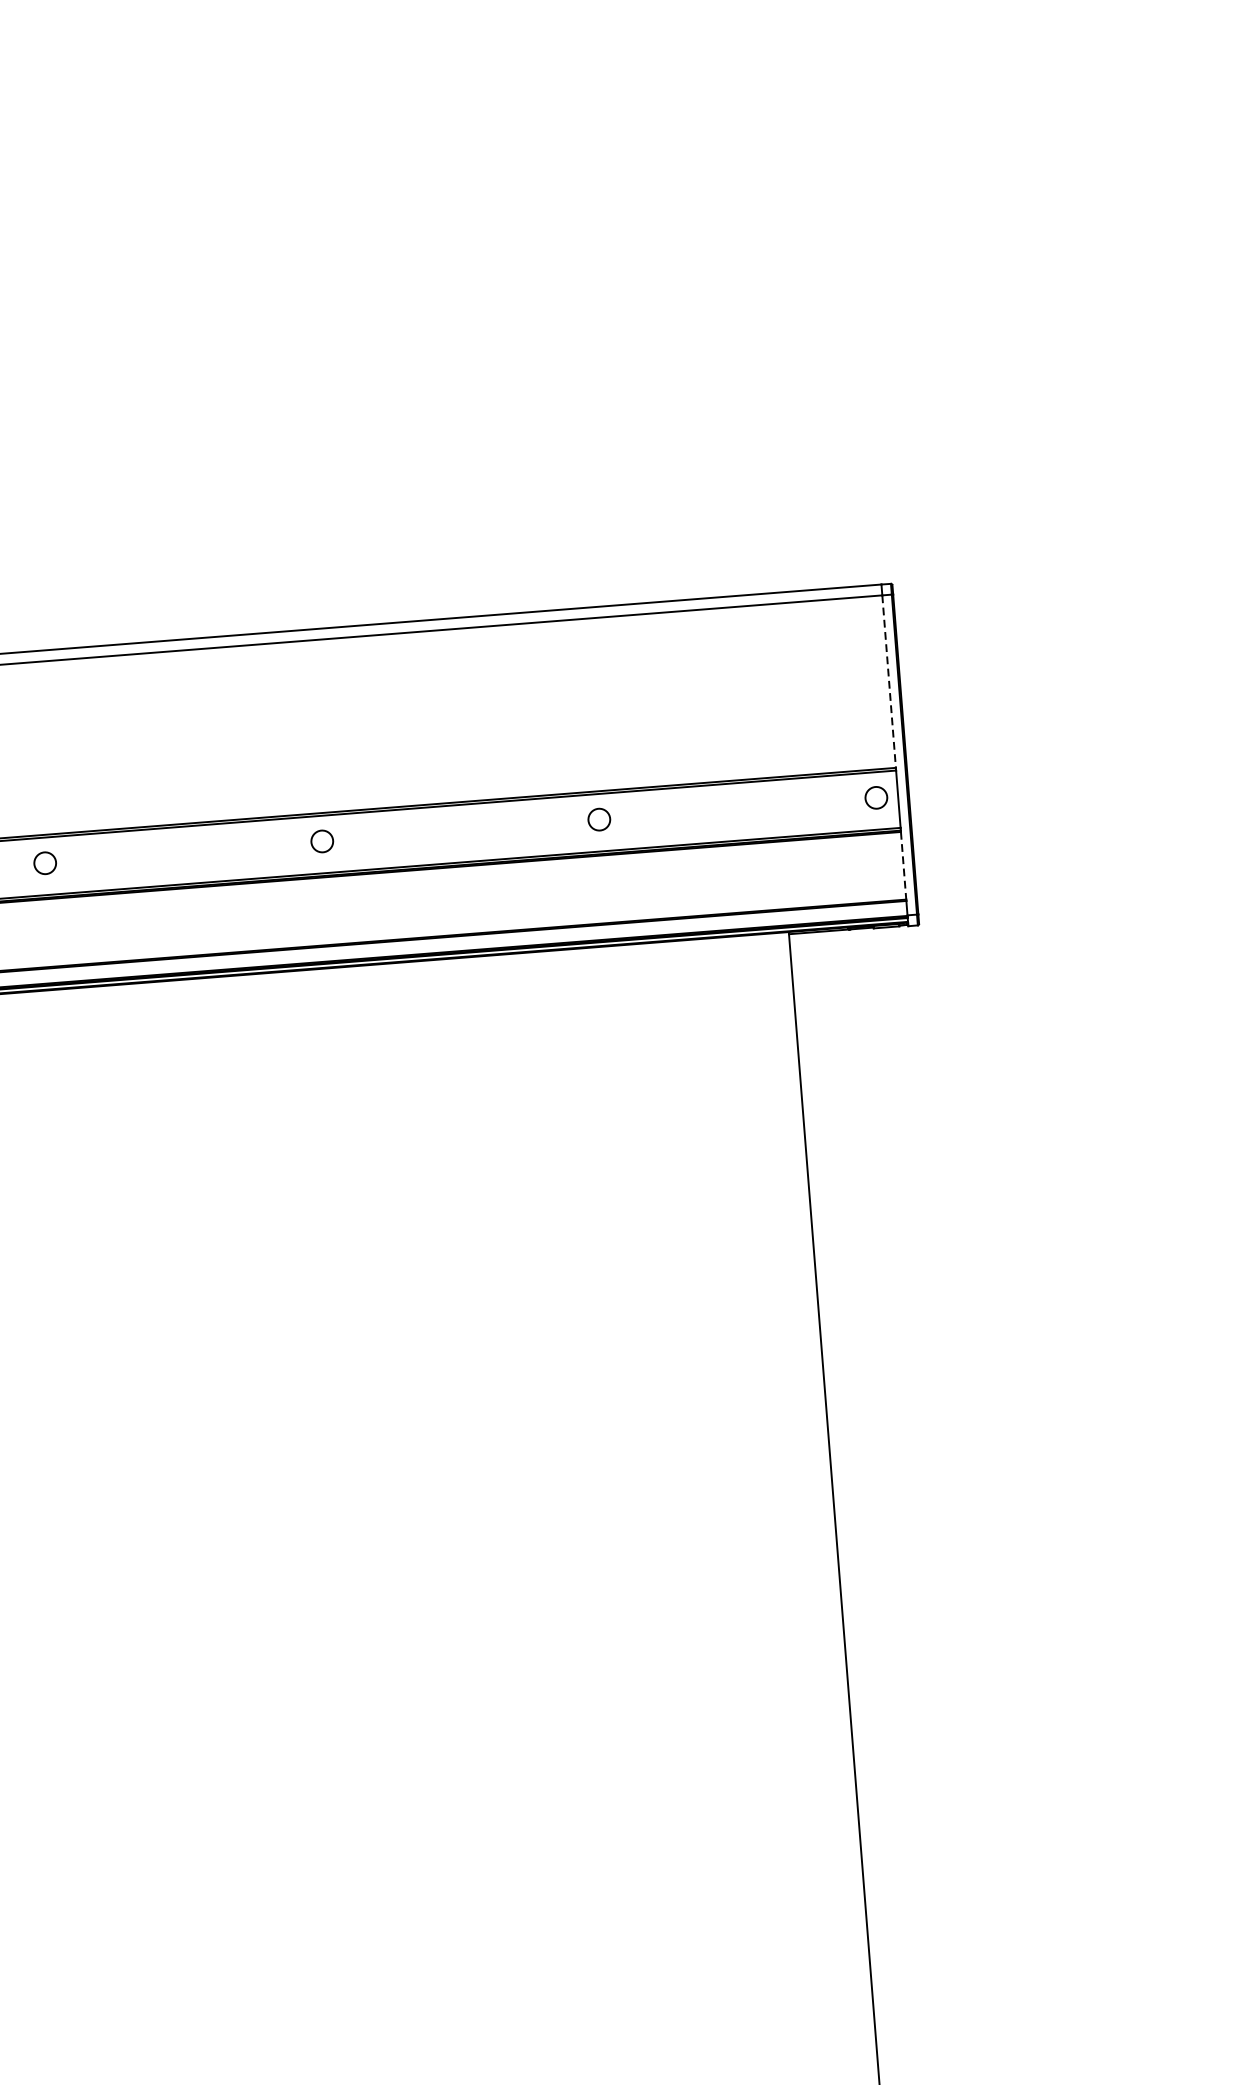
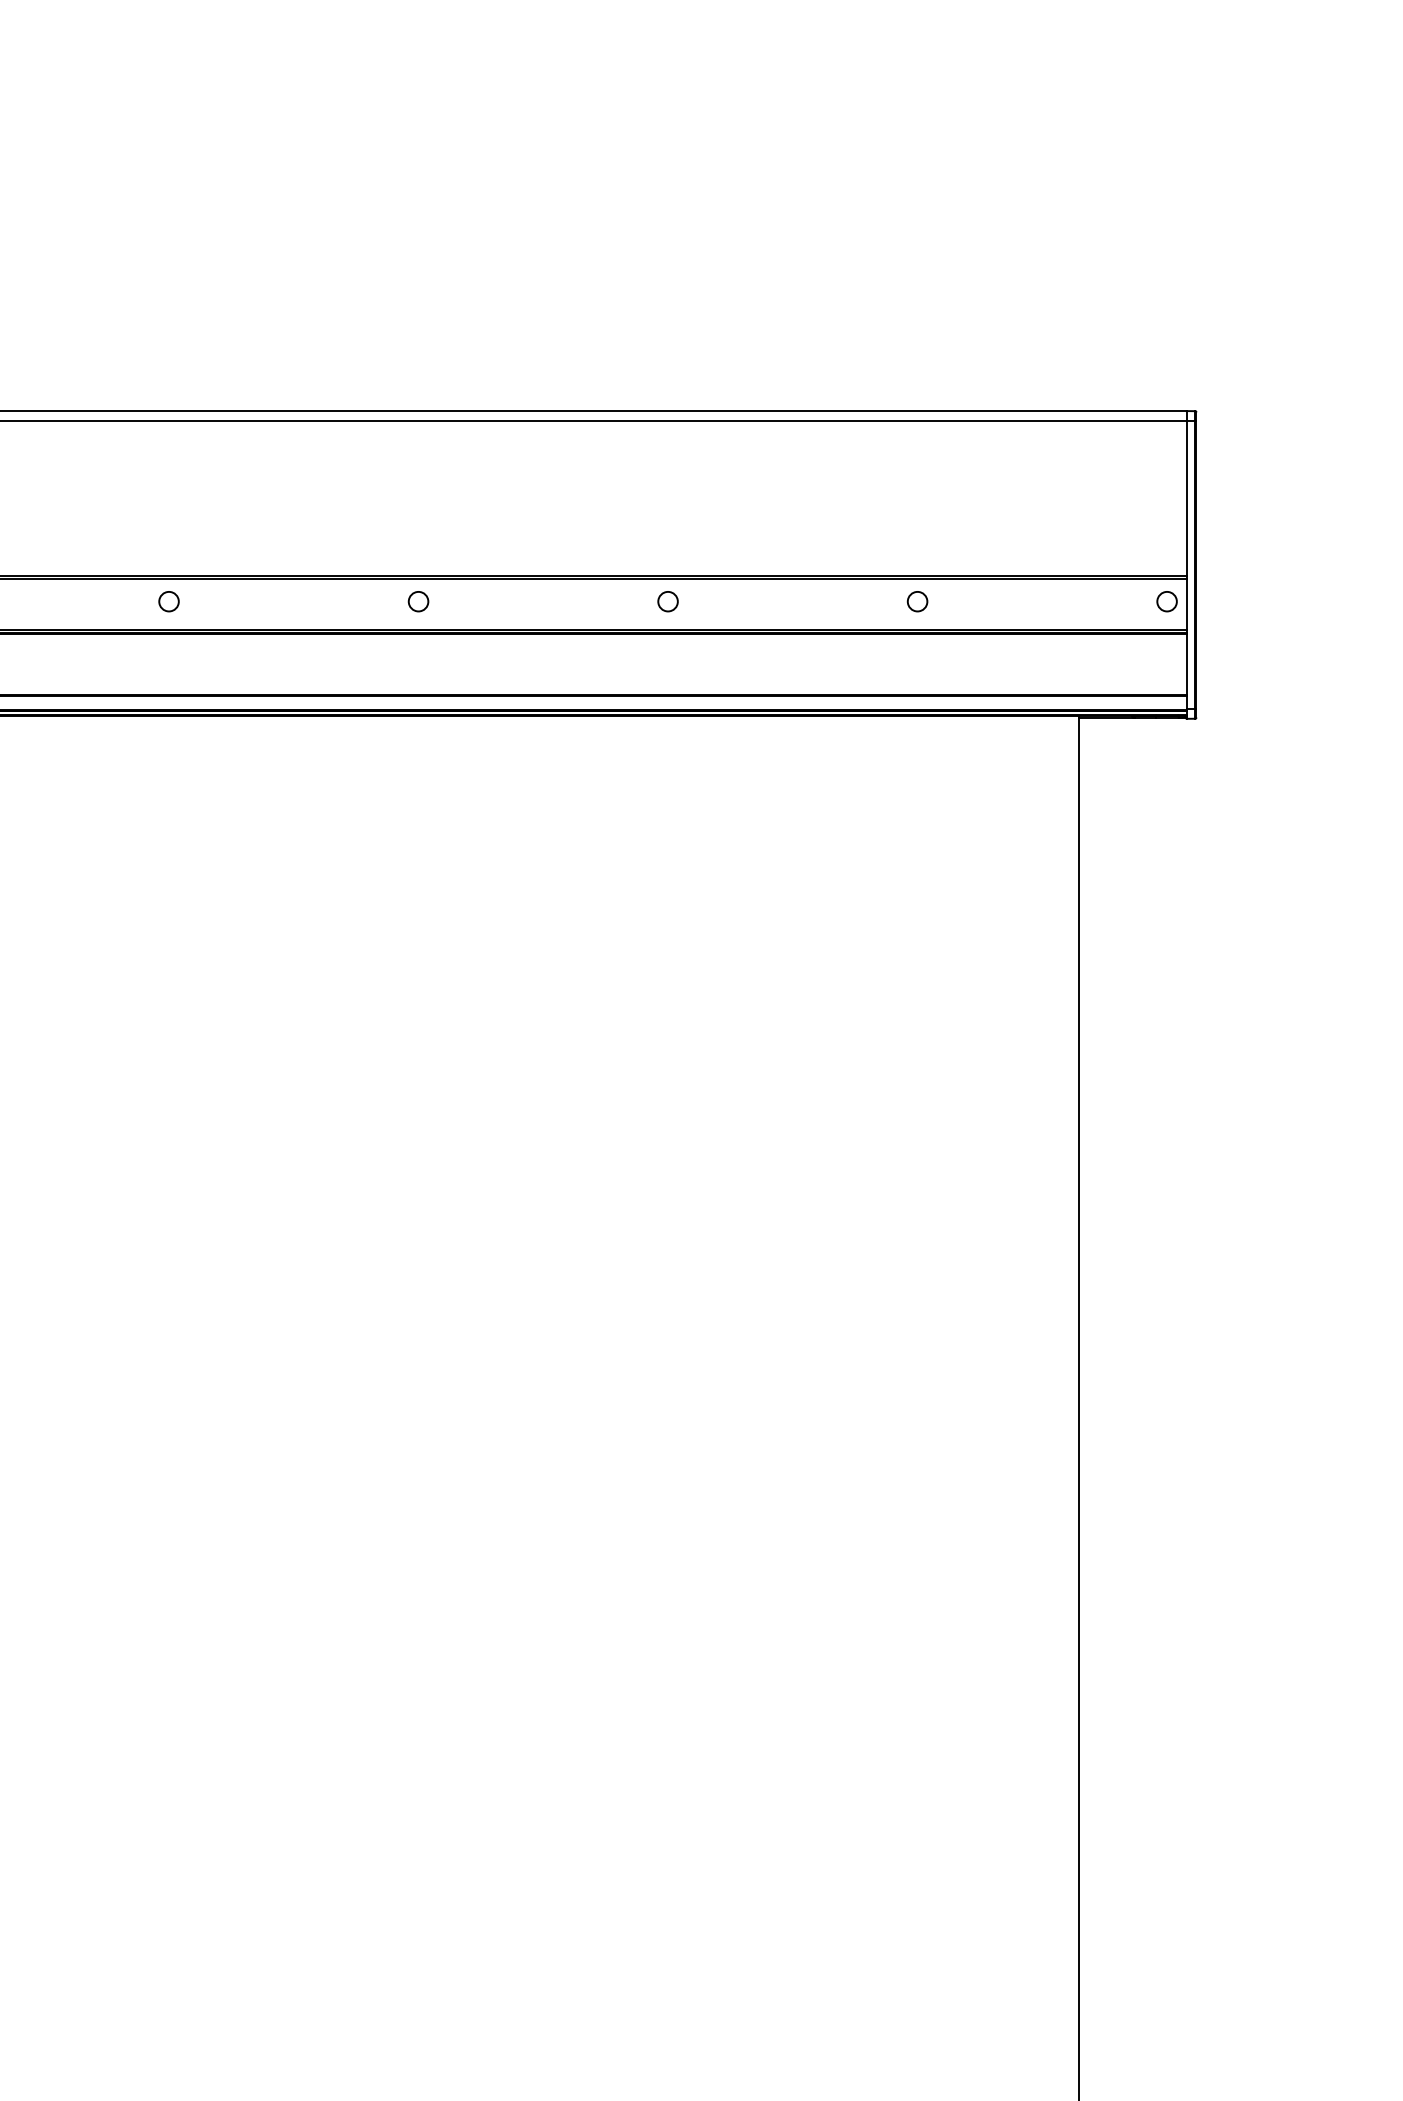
line: (888, 681) -> (1186, 498), dashed -> solid
line: (903, 865) -> (1186, 664), dashed -> solid

